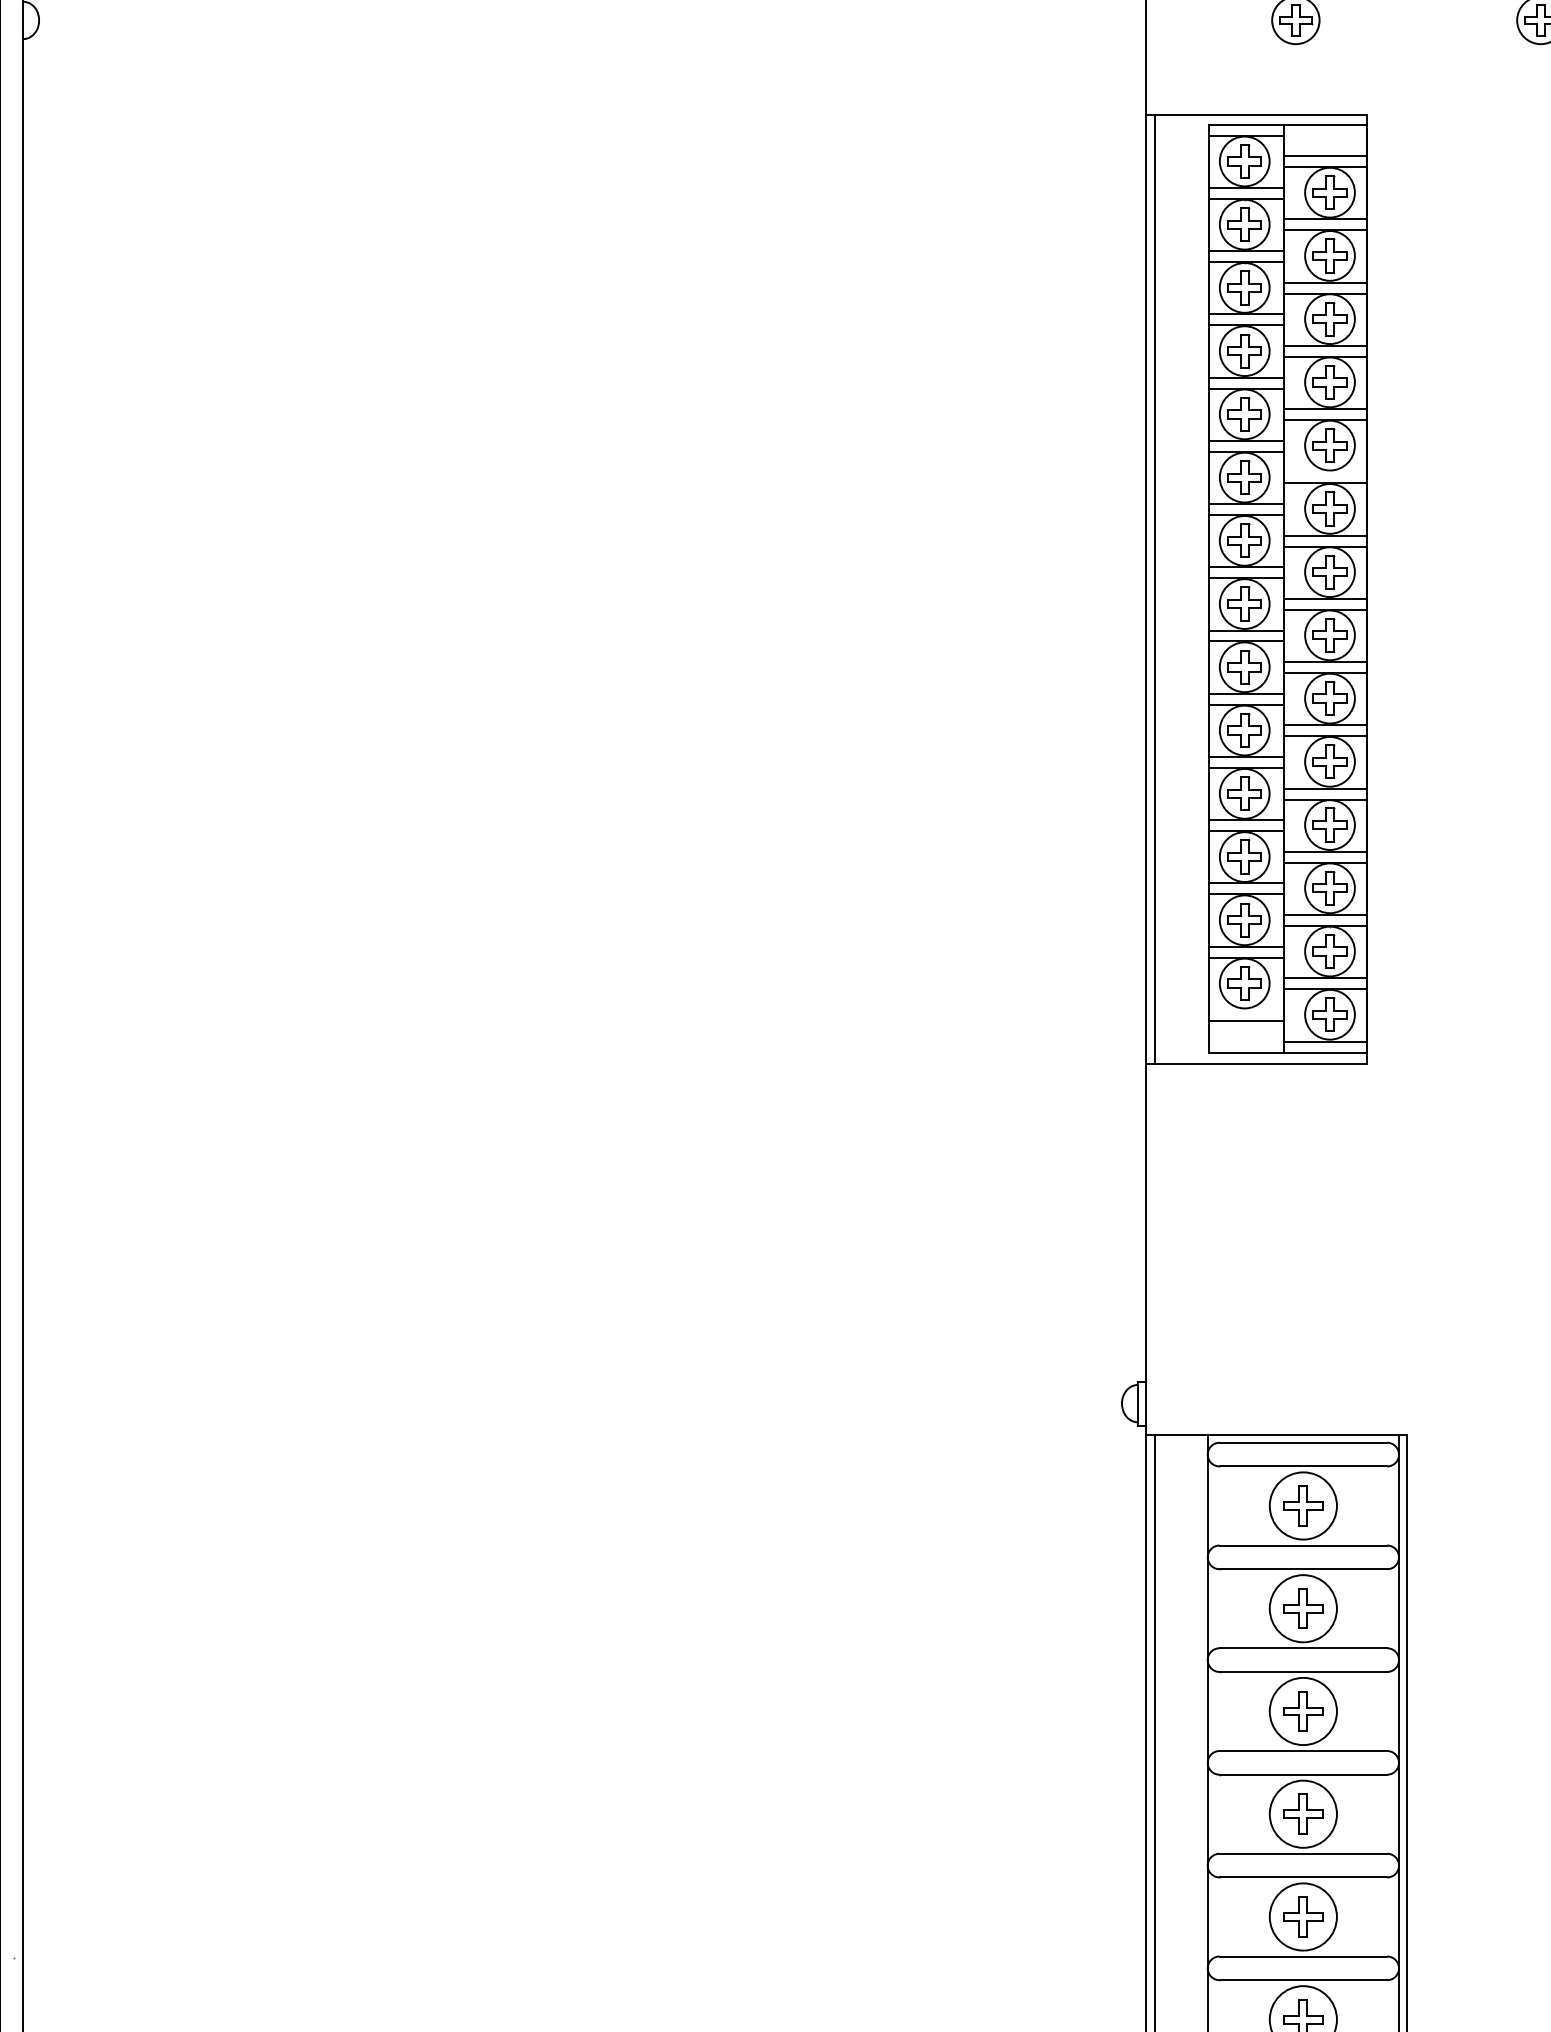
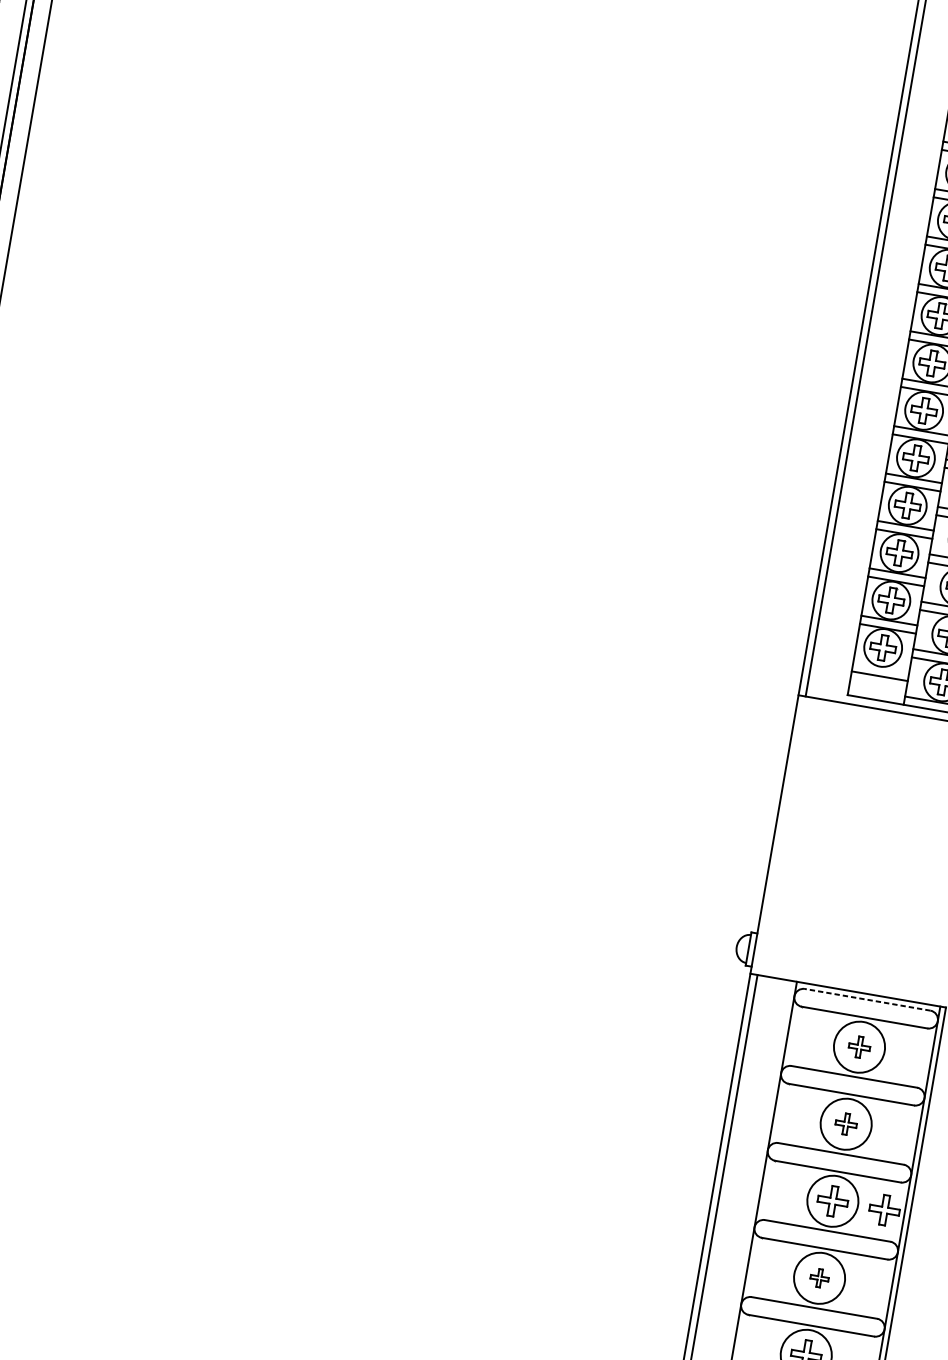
line: (1303, 1442) -> (867, 999), solid -> dashed
part: (1303, 1505) -> (859, 1046), size x0.7
part: (1303, 1608) -> (846, 1124), size x0.7
part: (1372, 1711) -> (884, 1210), added
part: (1303, 1813) -> (819, 1277), size x0.6

